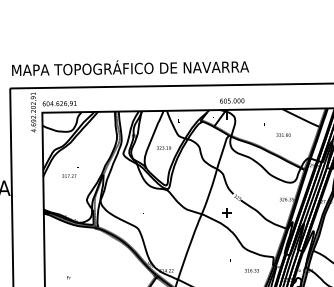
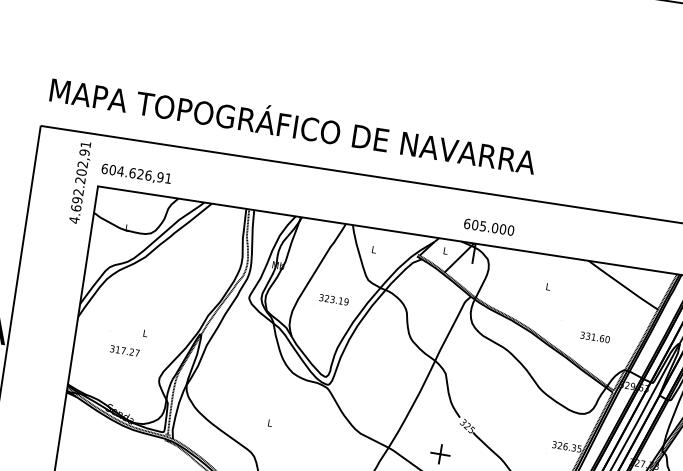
text: (283, 134) -> (595, 336), moved
text: (70, 172) -> (128, 344), moved

